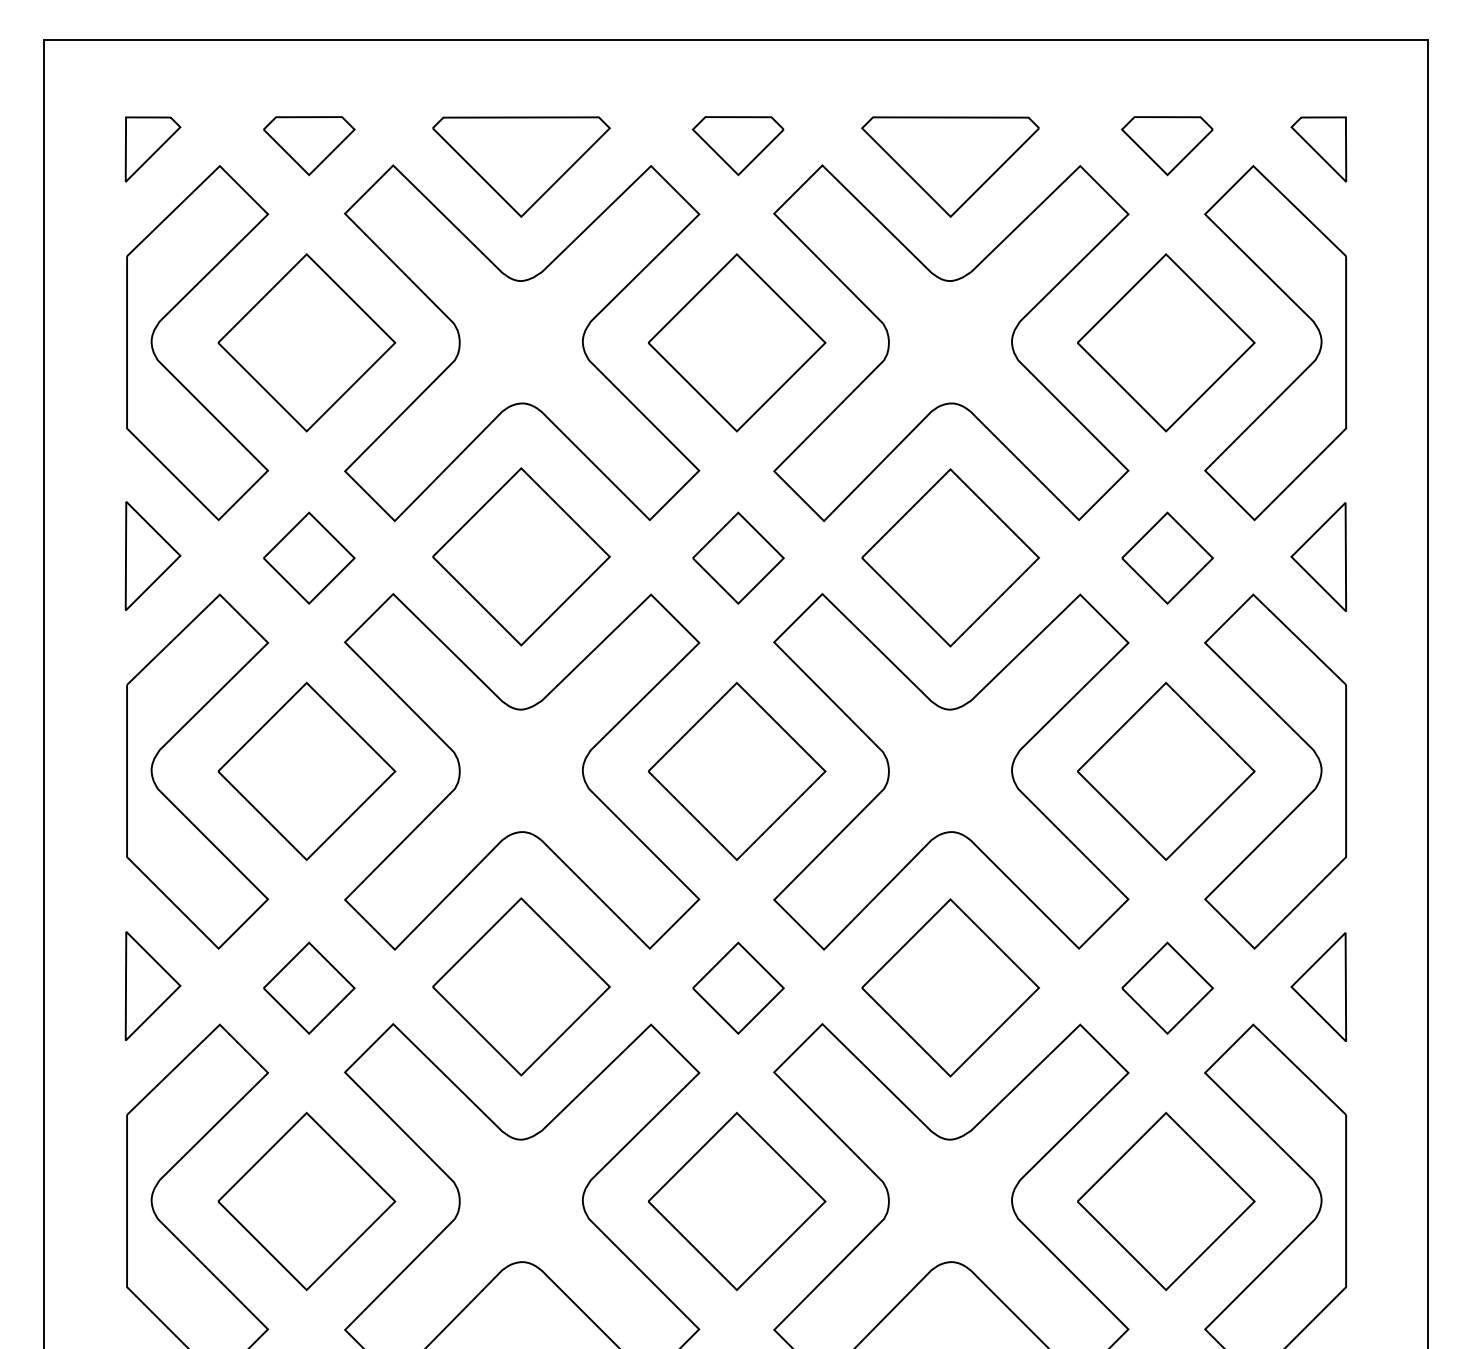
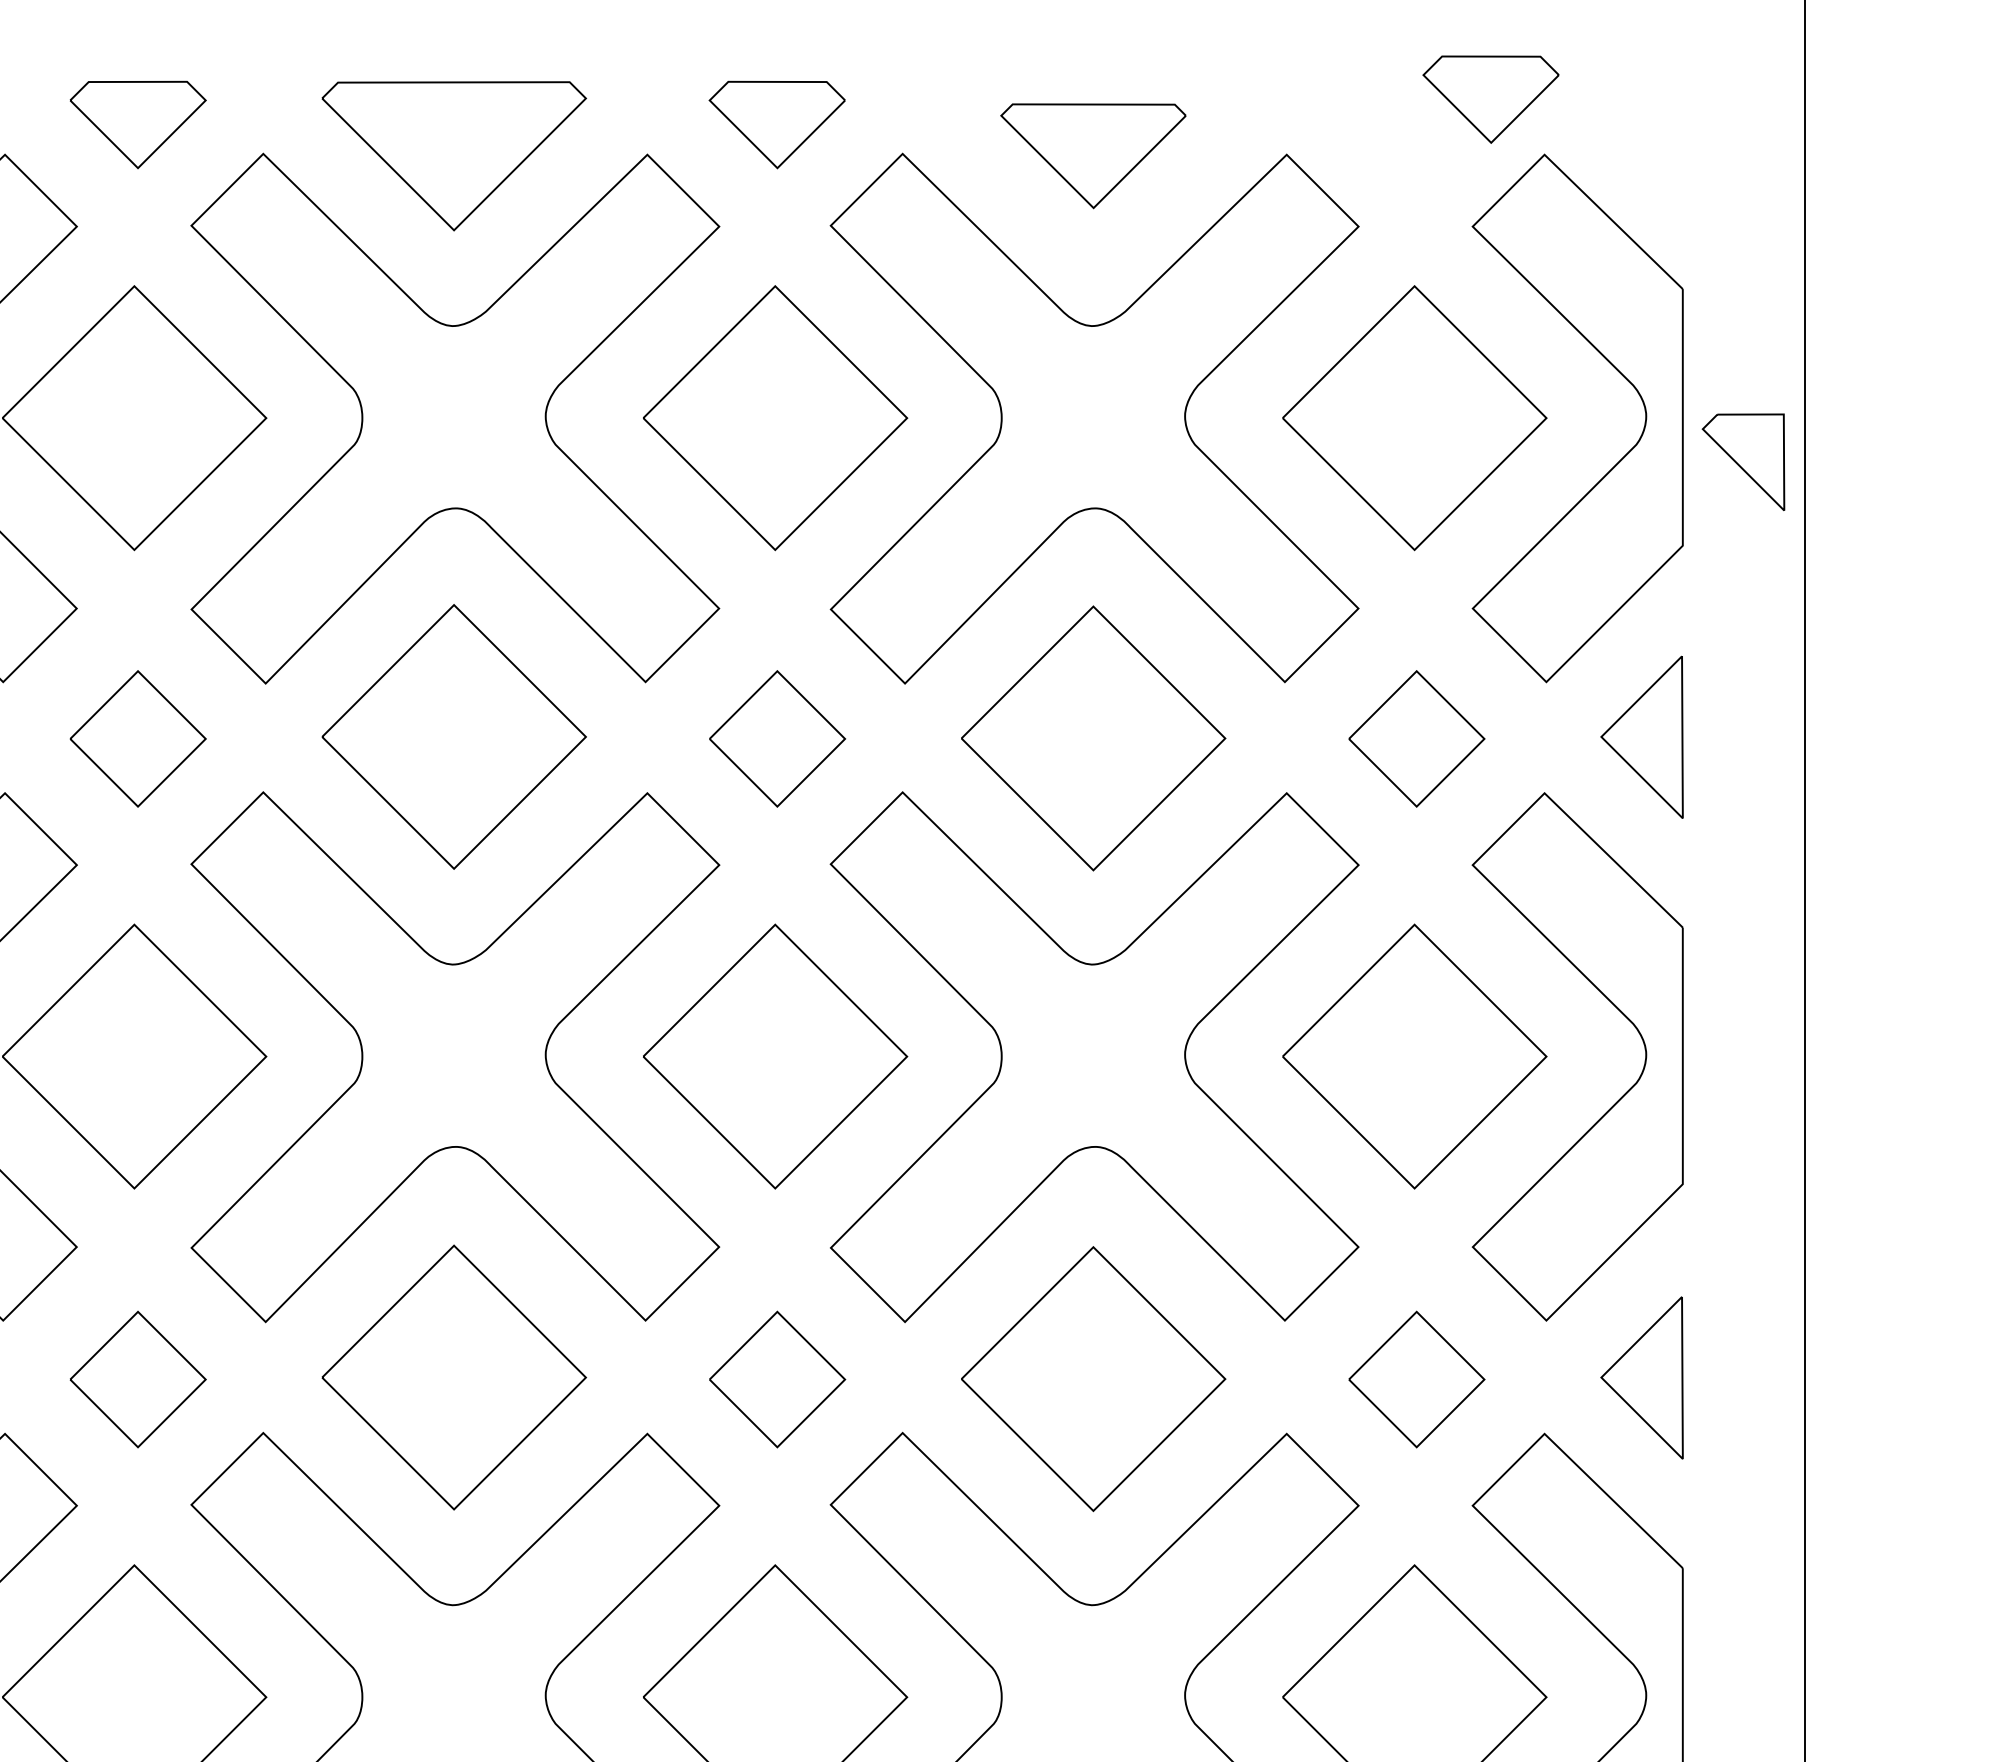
part: (1167, 146) -> (1491, 100), moved
part: (1318, 149) -> (1742, 462), moved
part: (950, 166) -> (1093, 155), size x0.7

